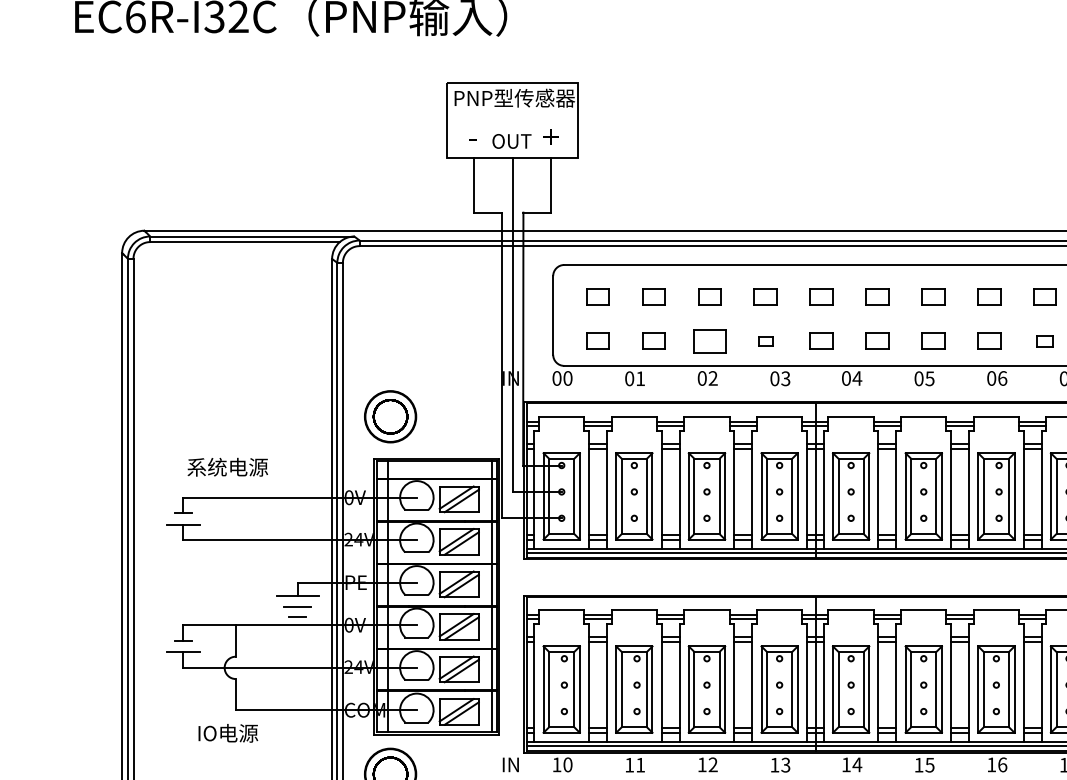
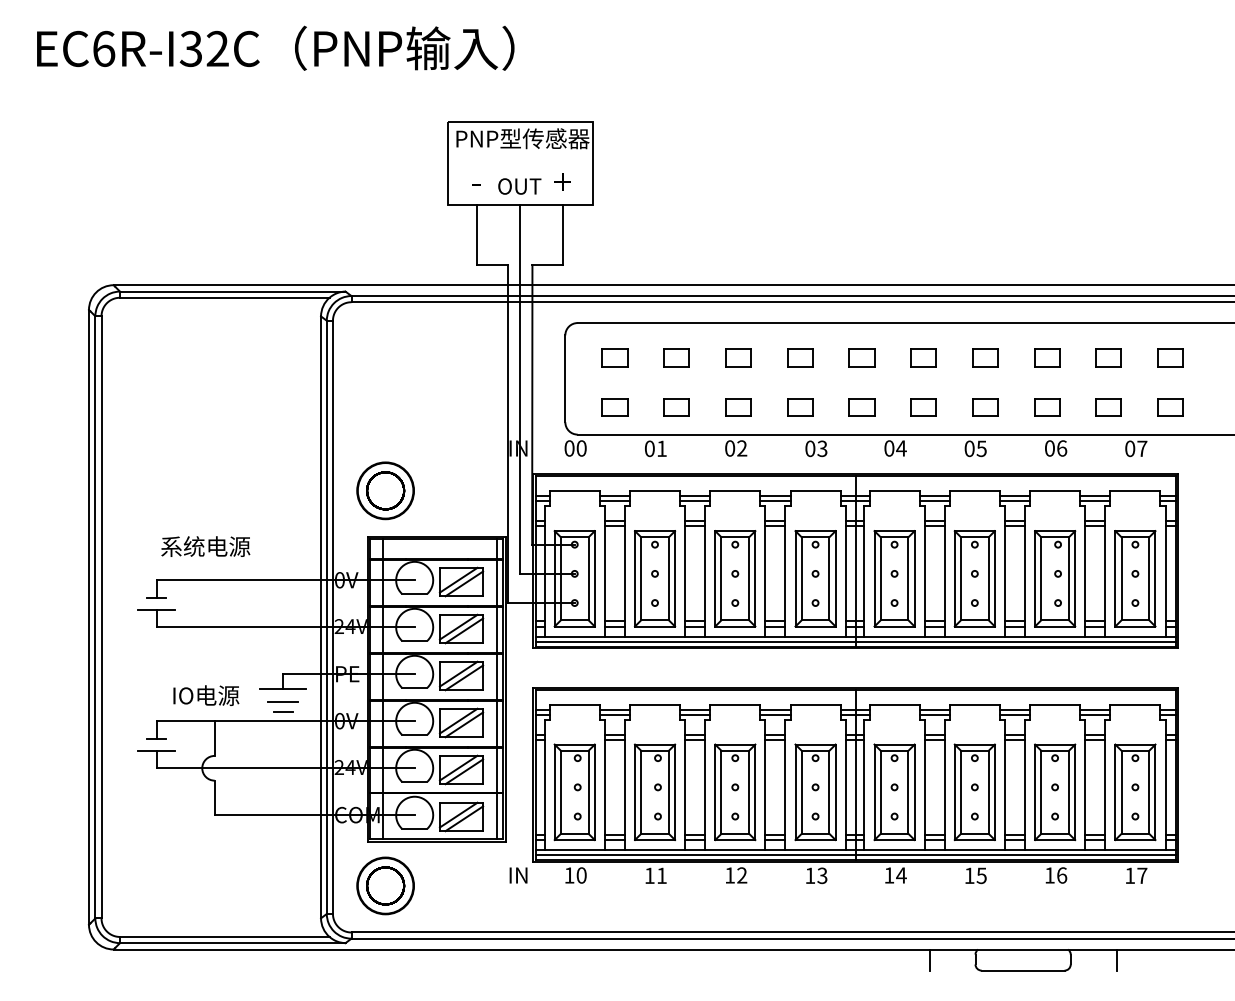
part: (709, 341) -> (738, 407), size x0.71
part: (765, 341) -> (800, 407), size x1.67
part: (1044, 341) -> (1108, 407), size x1.43
text: (228, 733) -> (206, 695), moved

